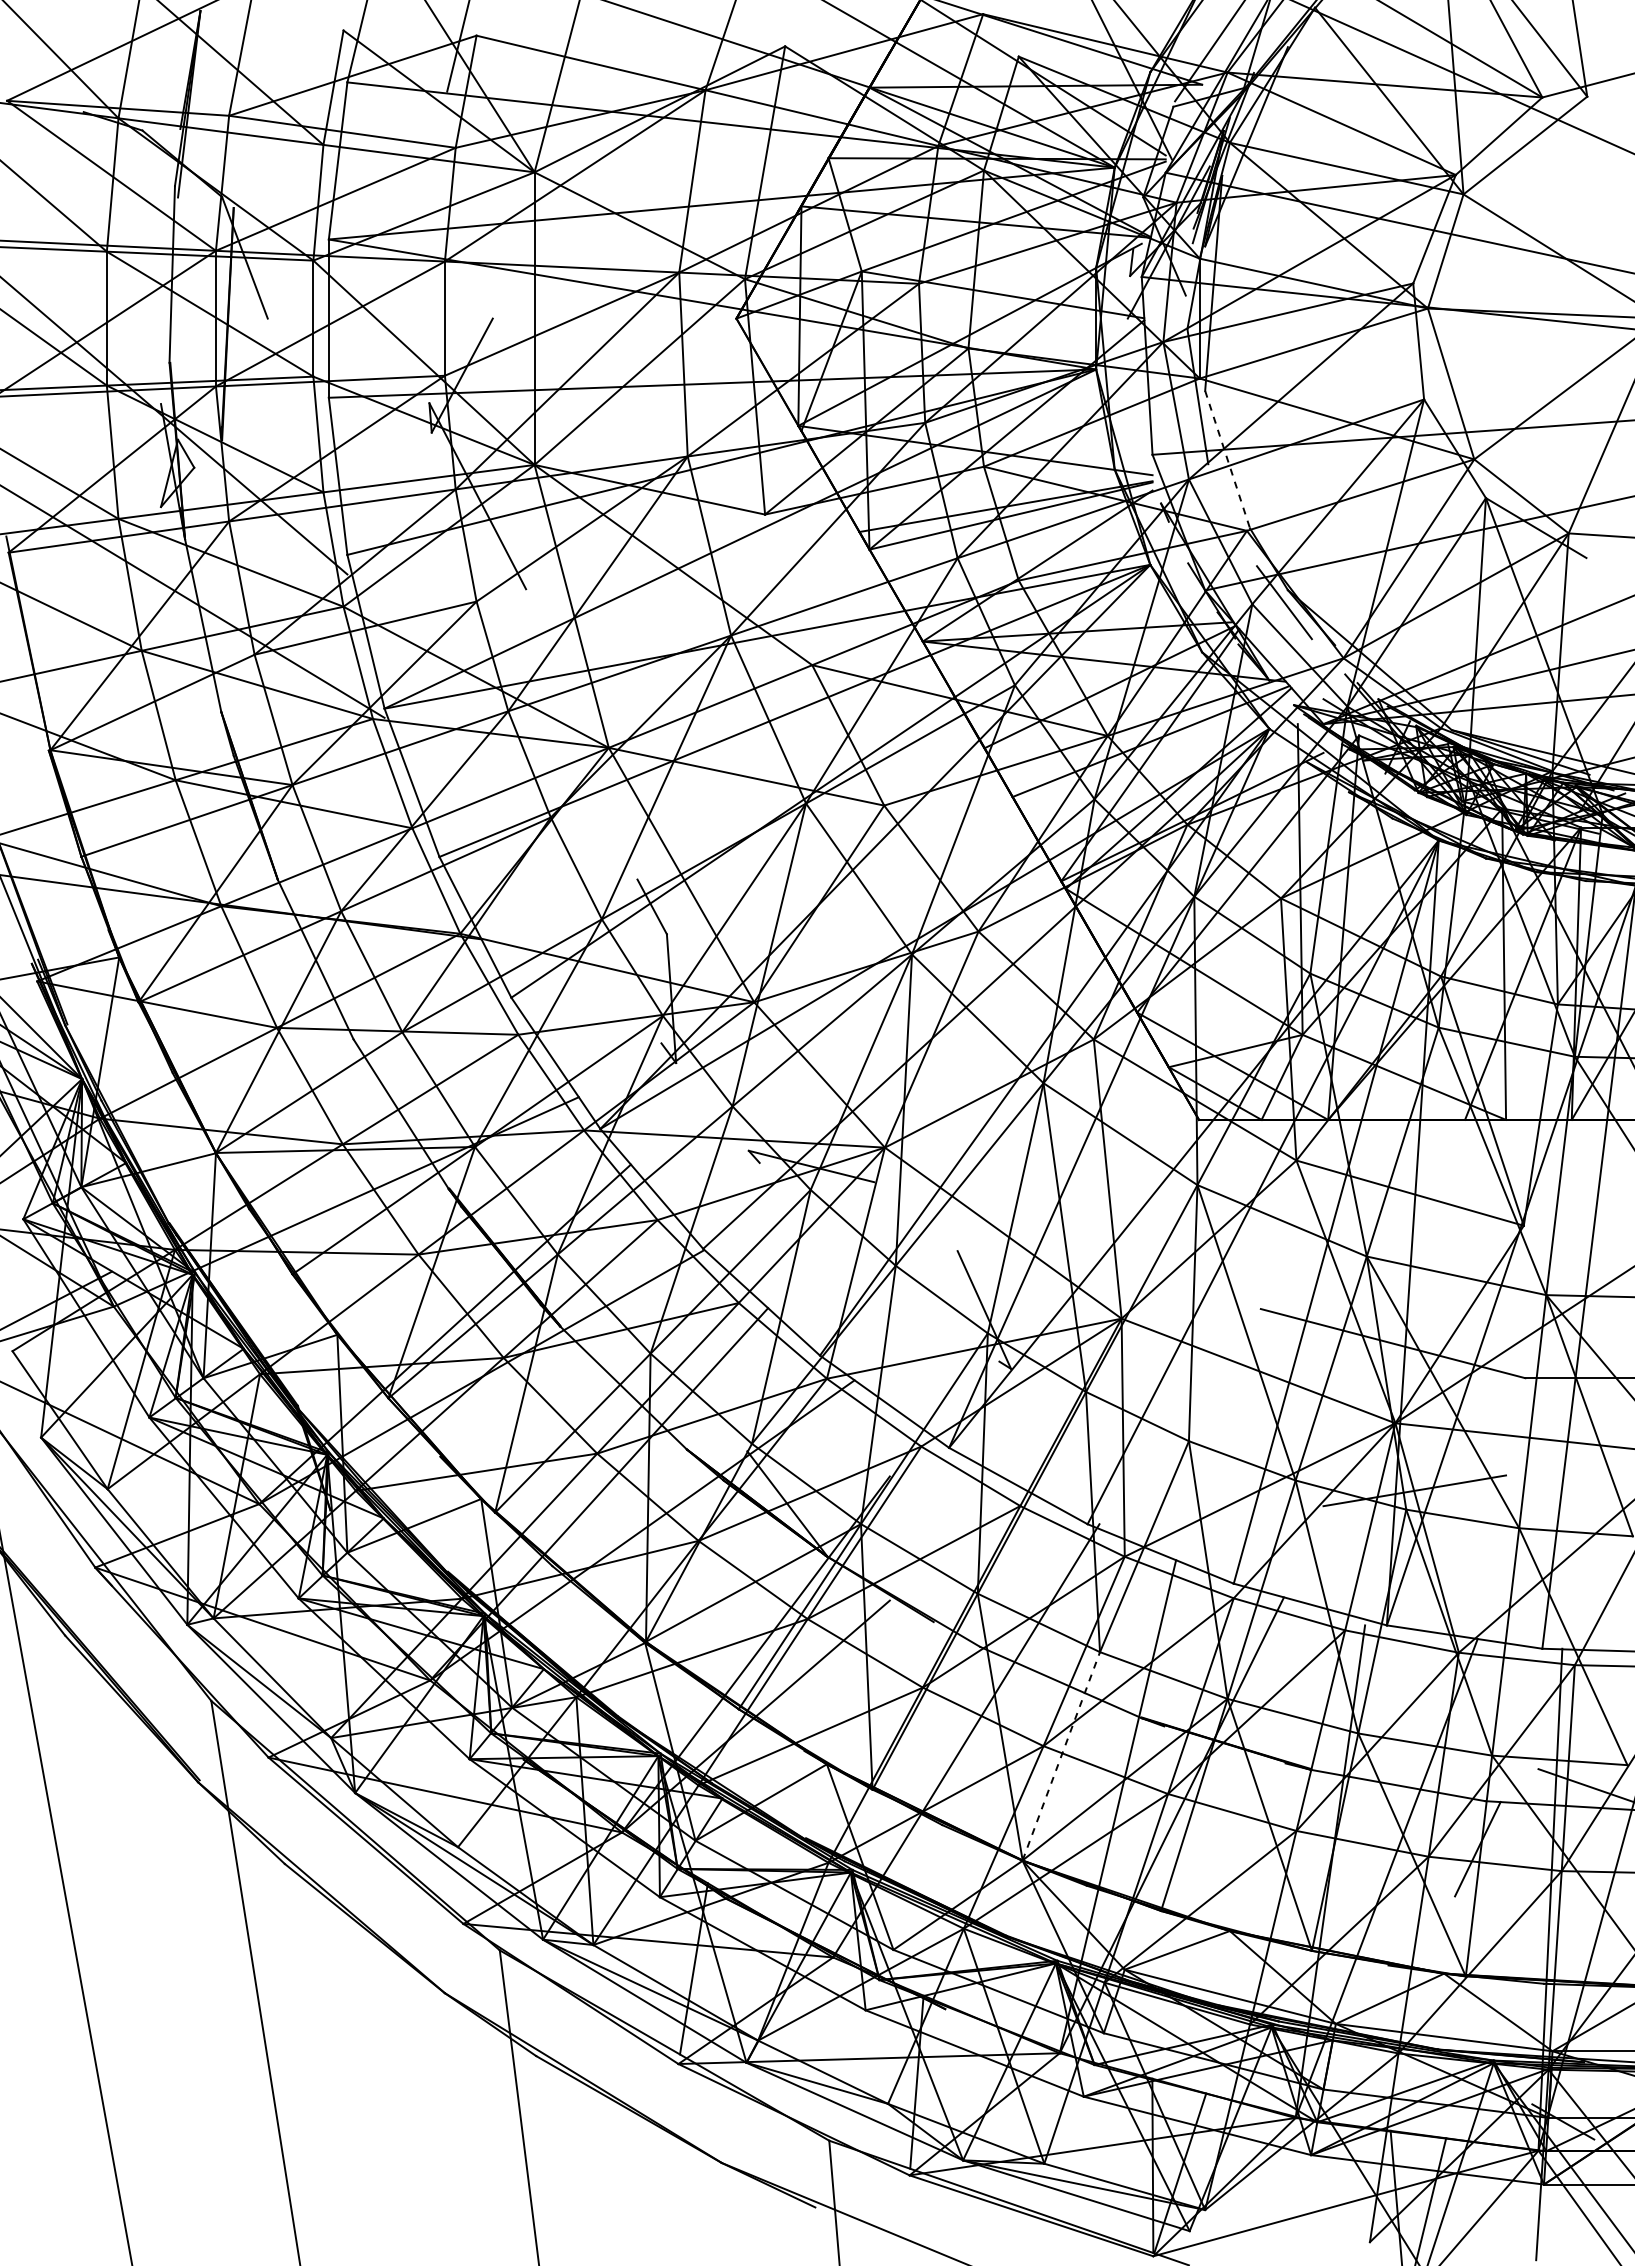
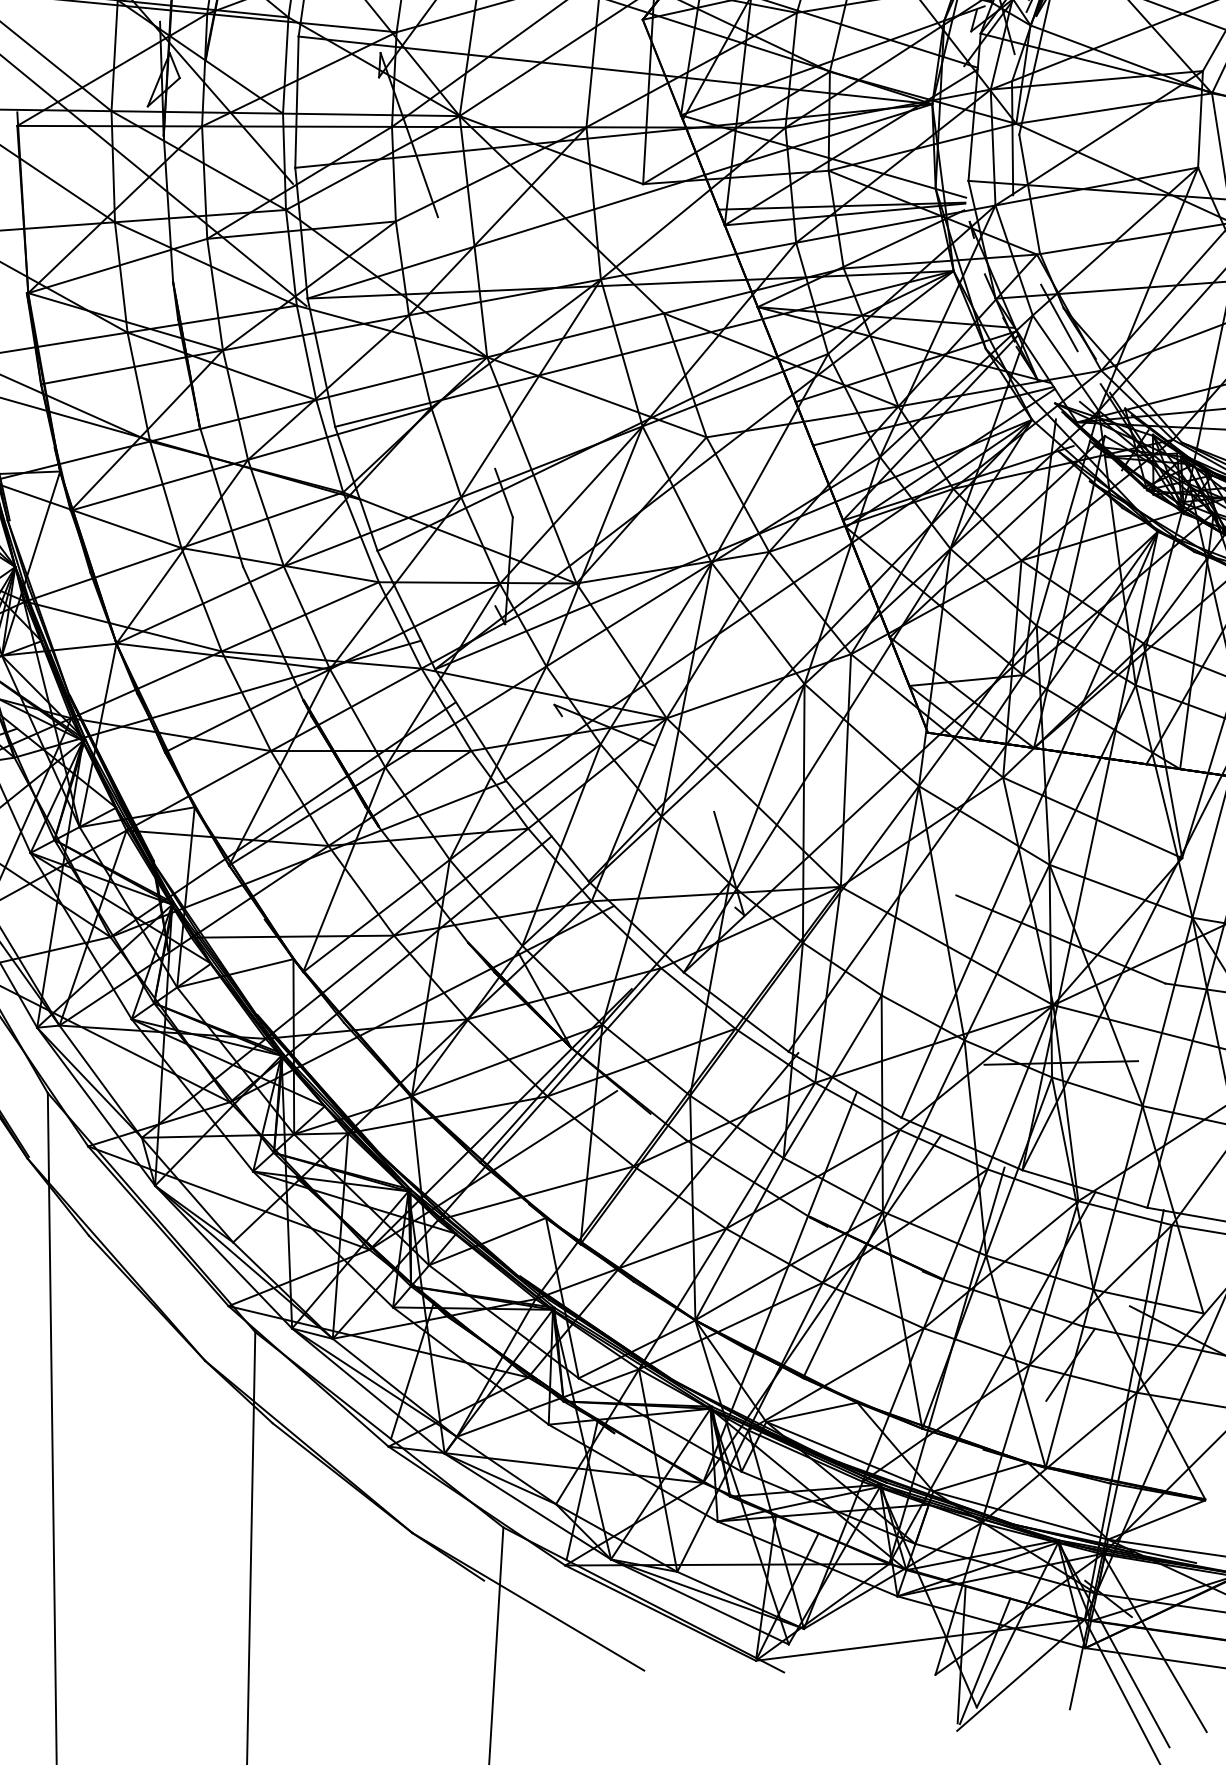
line: (1227, 460) -> (1029, 194), dashed -> solid
line: (1061, 1755) -> (739, 1238), dashed -> solid

